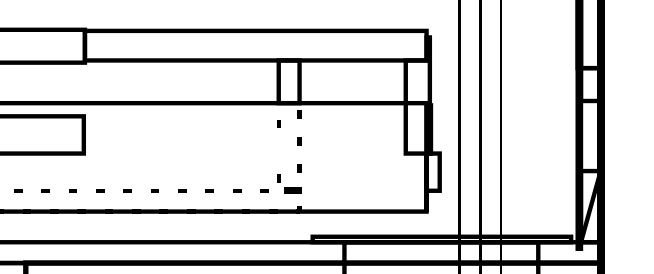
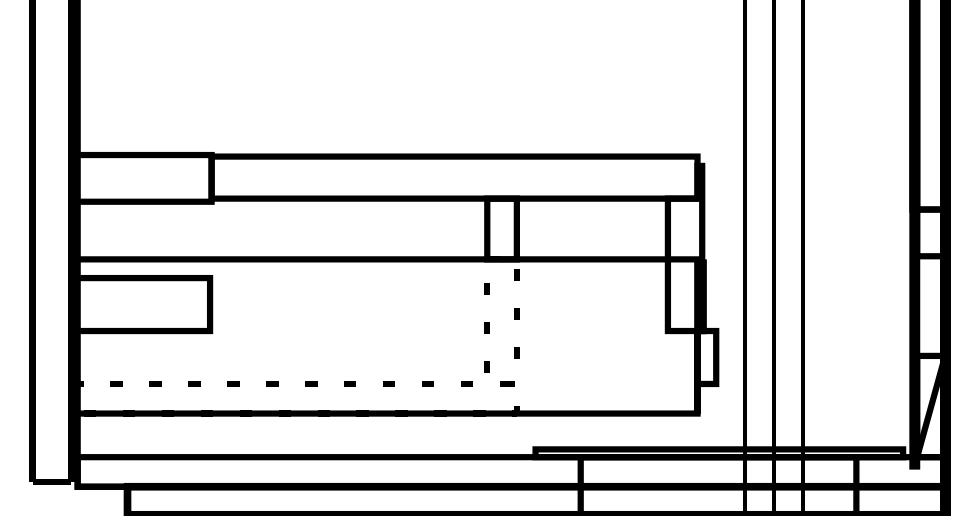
line: (278, 151) -> (486, 327), added
part: (292, 190) -> (507, 383), size x0.62

